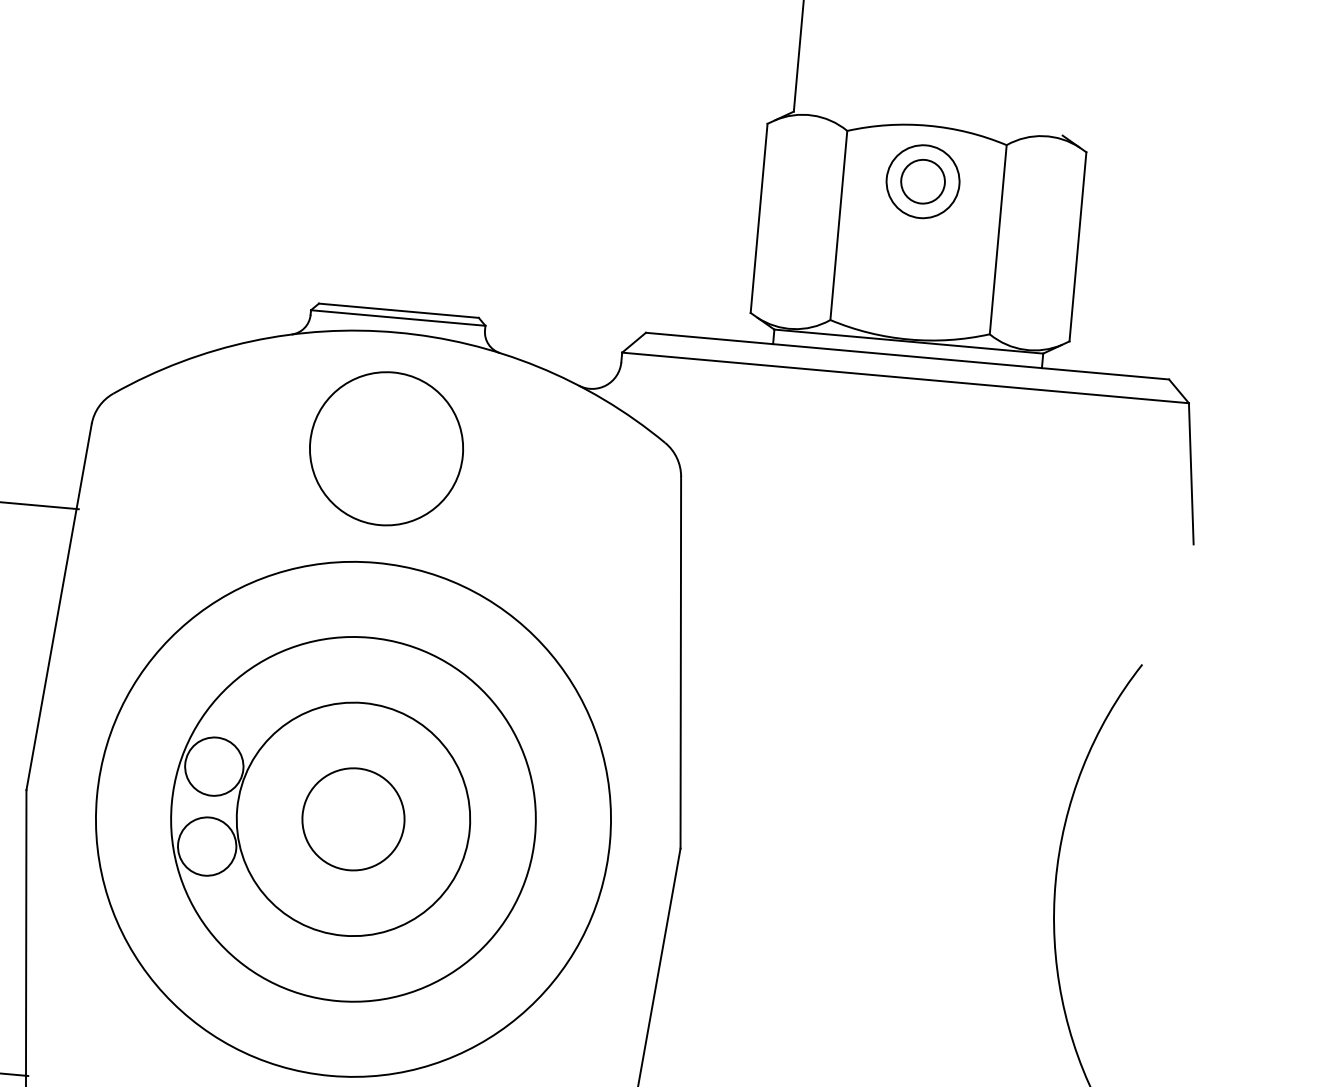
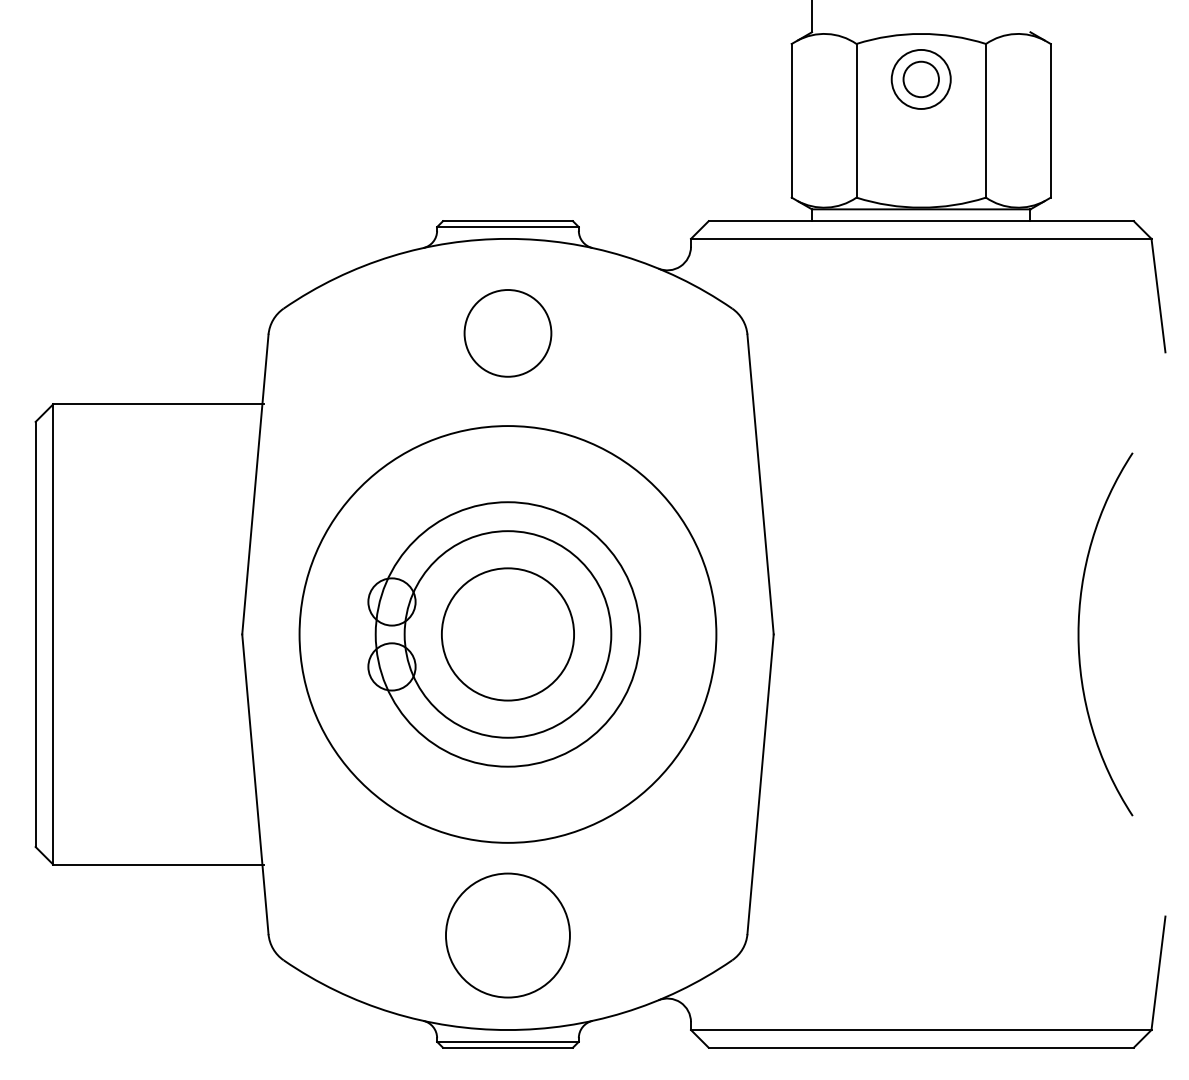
circle: (385, 448) -> (507, 333), size x0.7
circle: (352, 819) -> (507, 634), size x0.7
circle: (352, 819) -> (507, 634), size x1.4
circle: (352, 819) -> (507, 634), size x1.6

